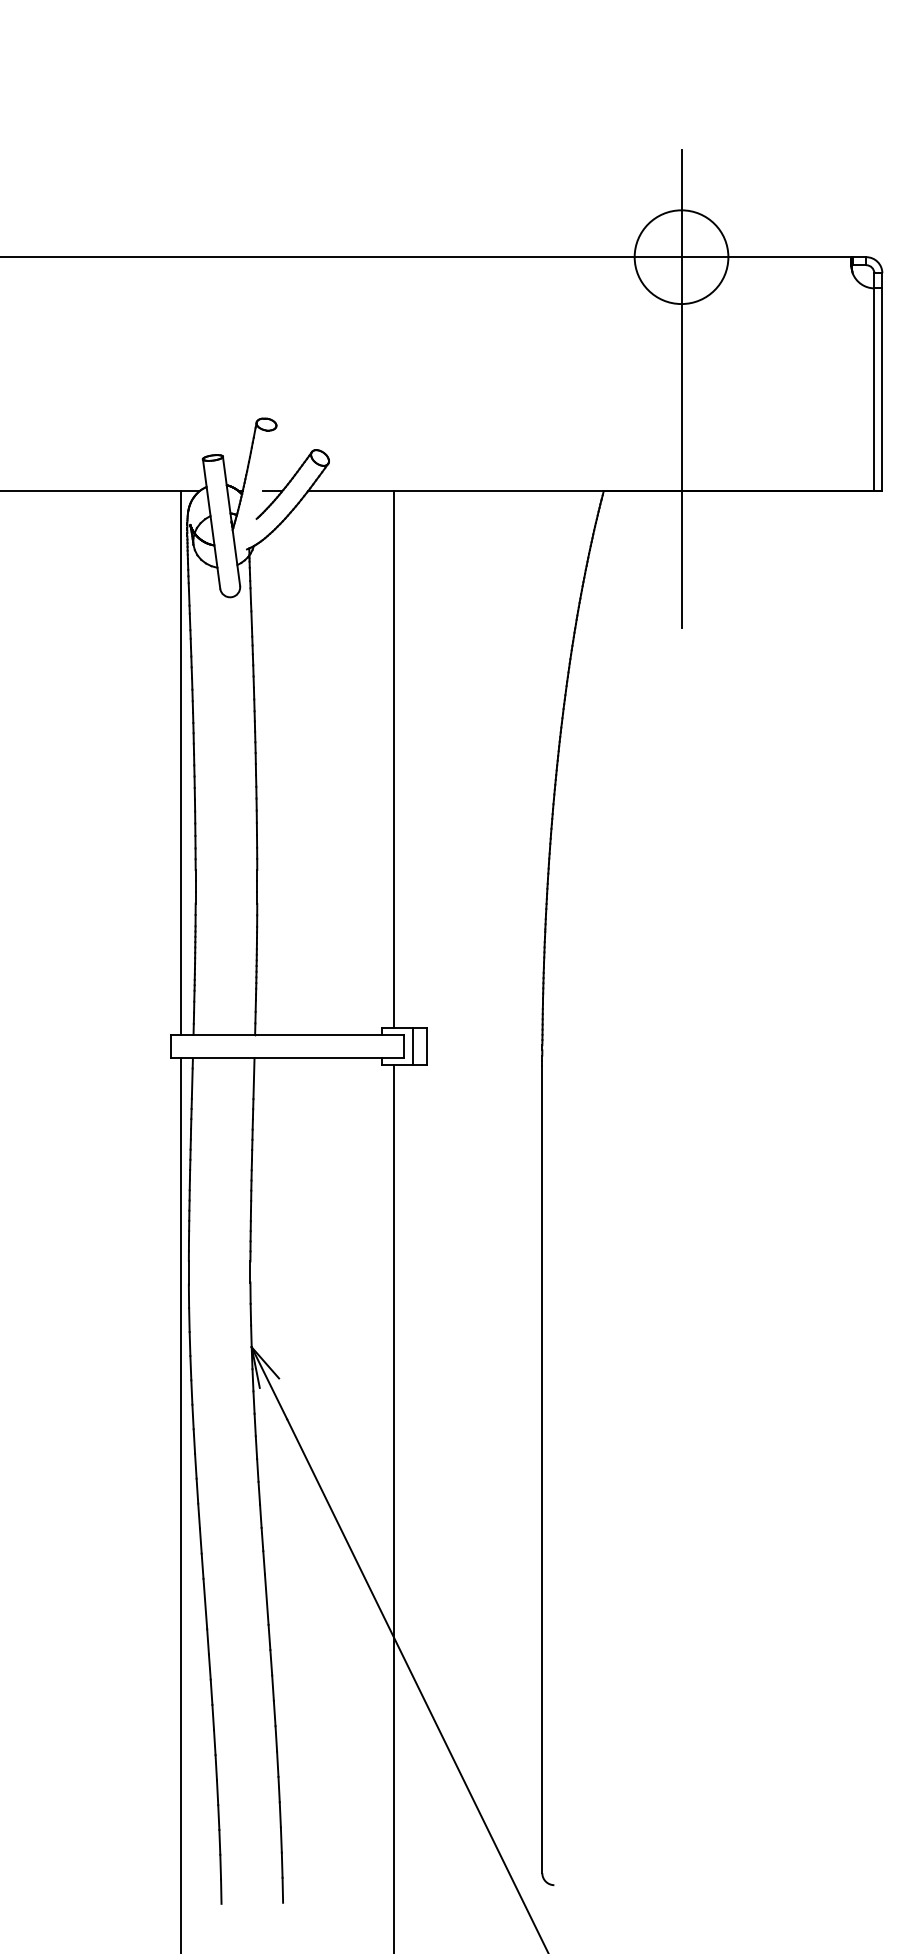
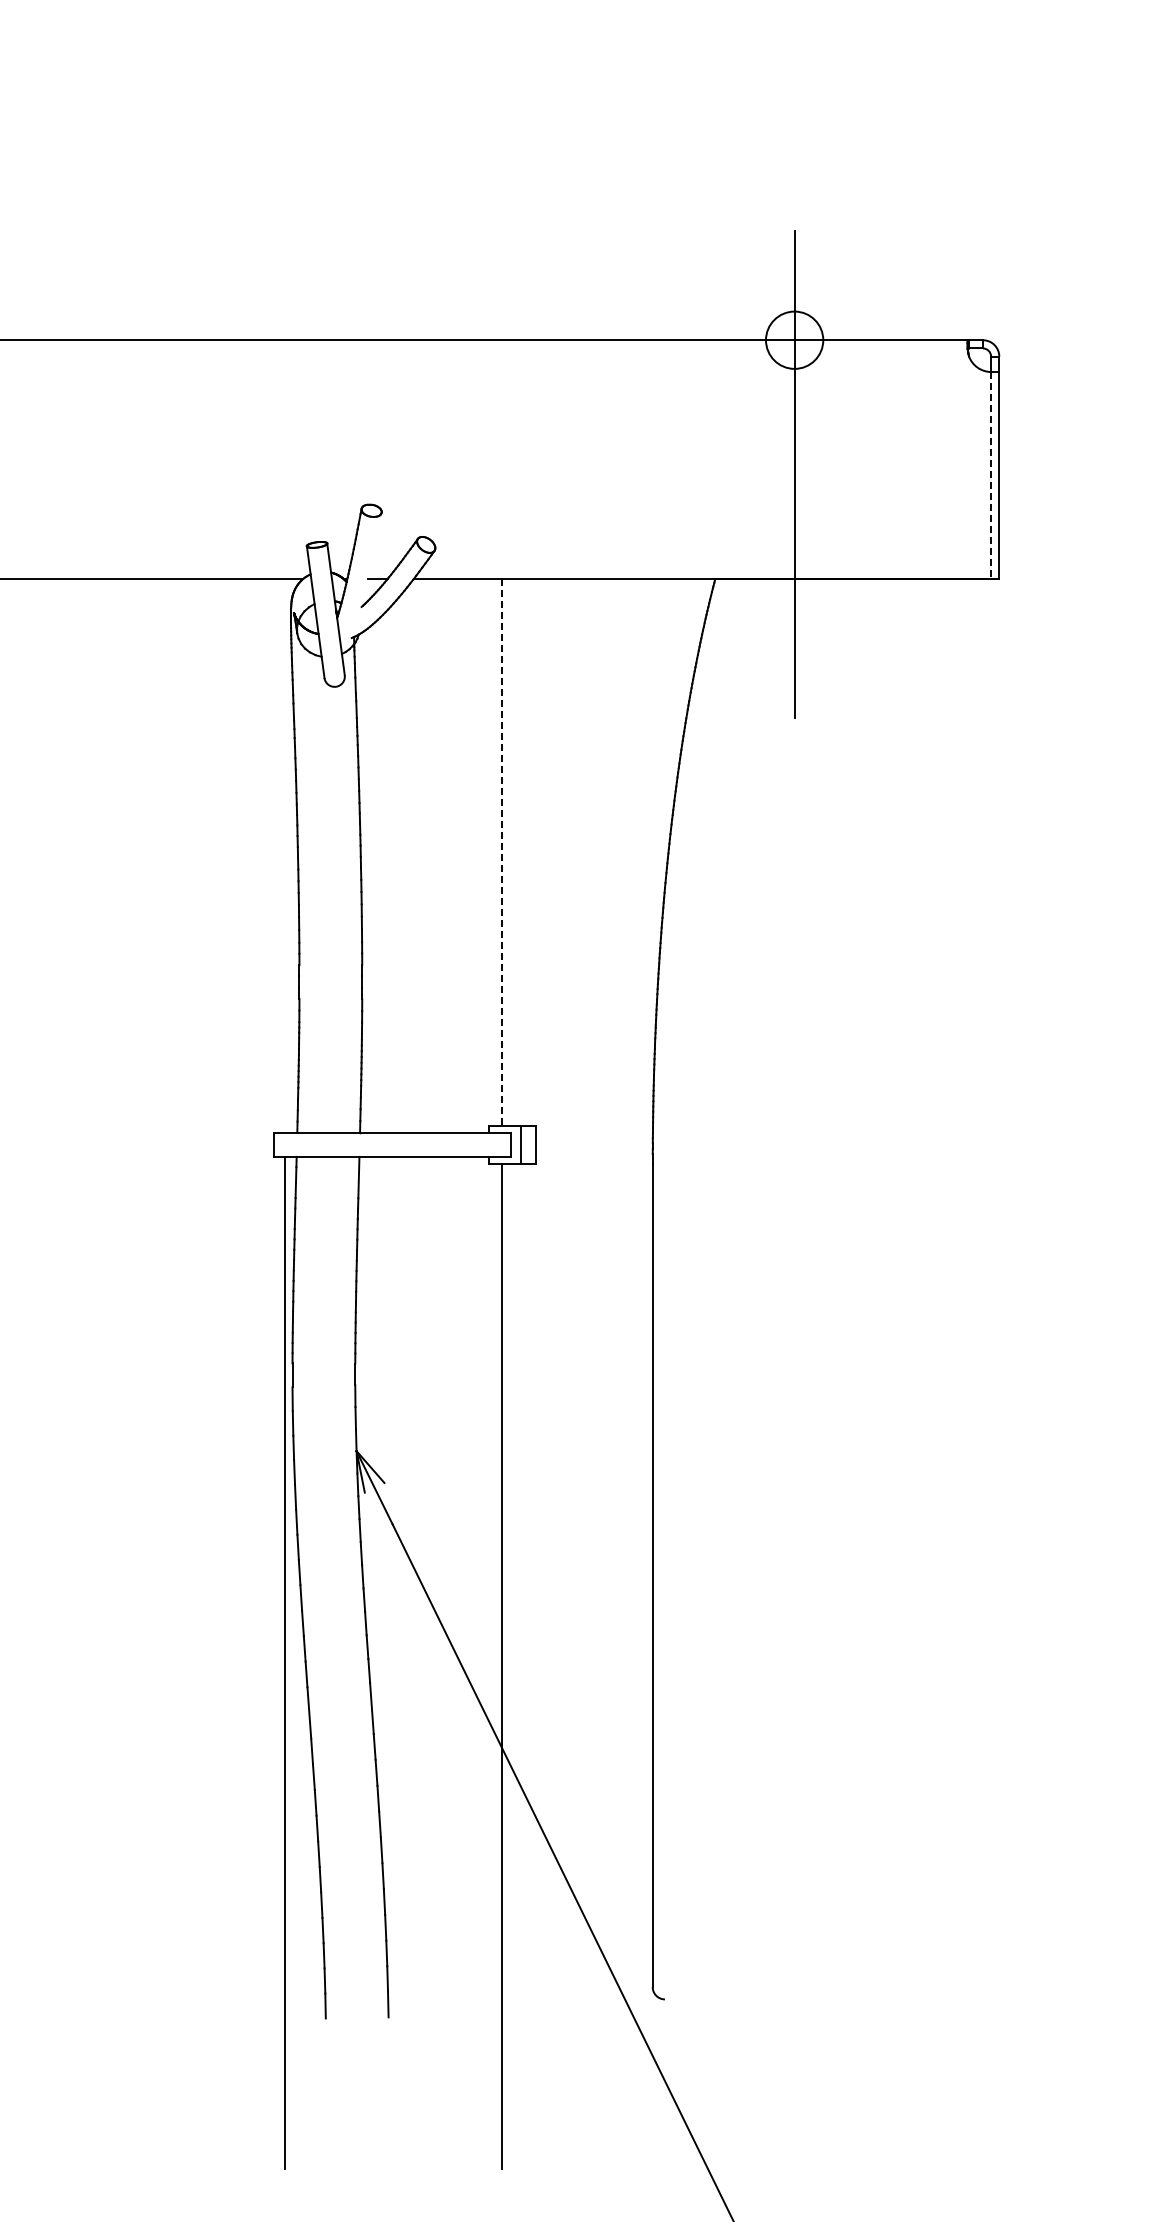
circle: (681, 257) -> (794, 340), size x0.6
line: (874, 390) -> (991, 476), solid -> dashed
line: (393, 759) -> (501, 852), solid -> dashed
line: (180, 763) -> (284, 856), removed

